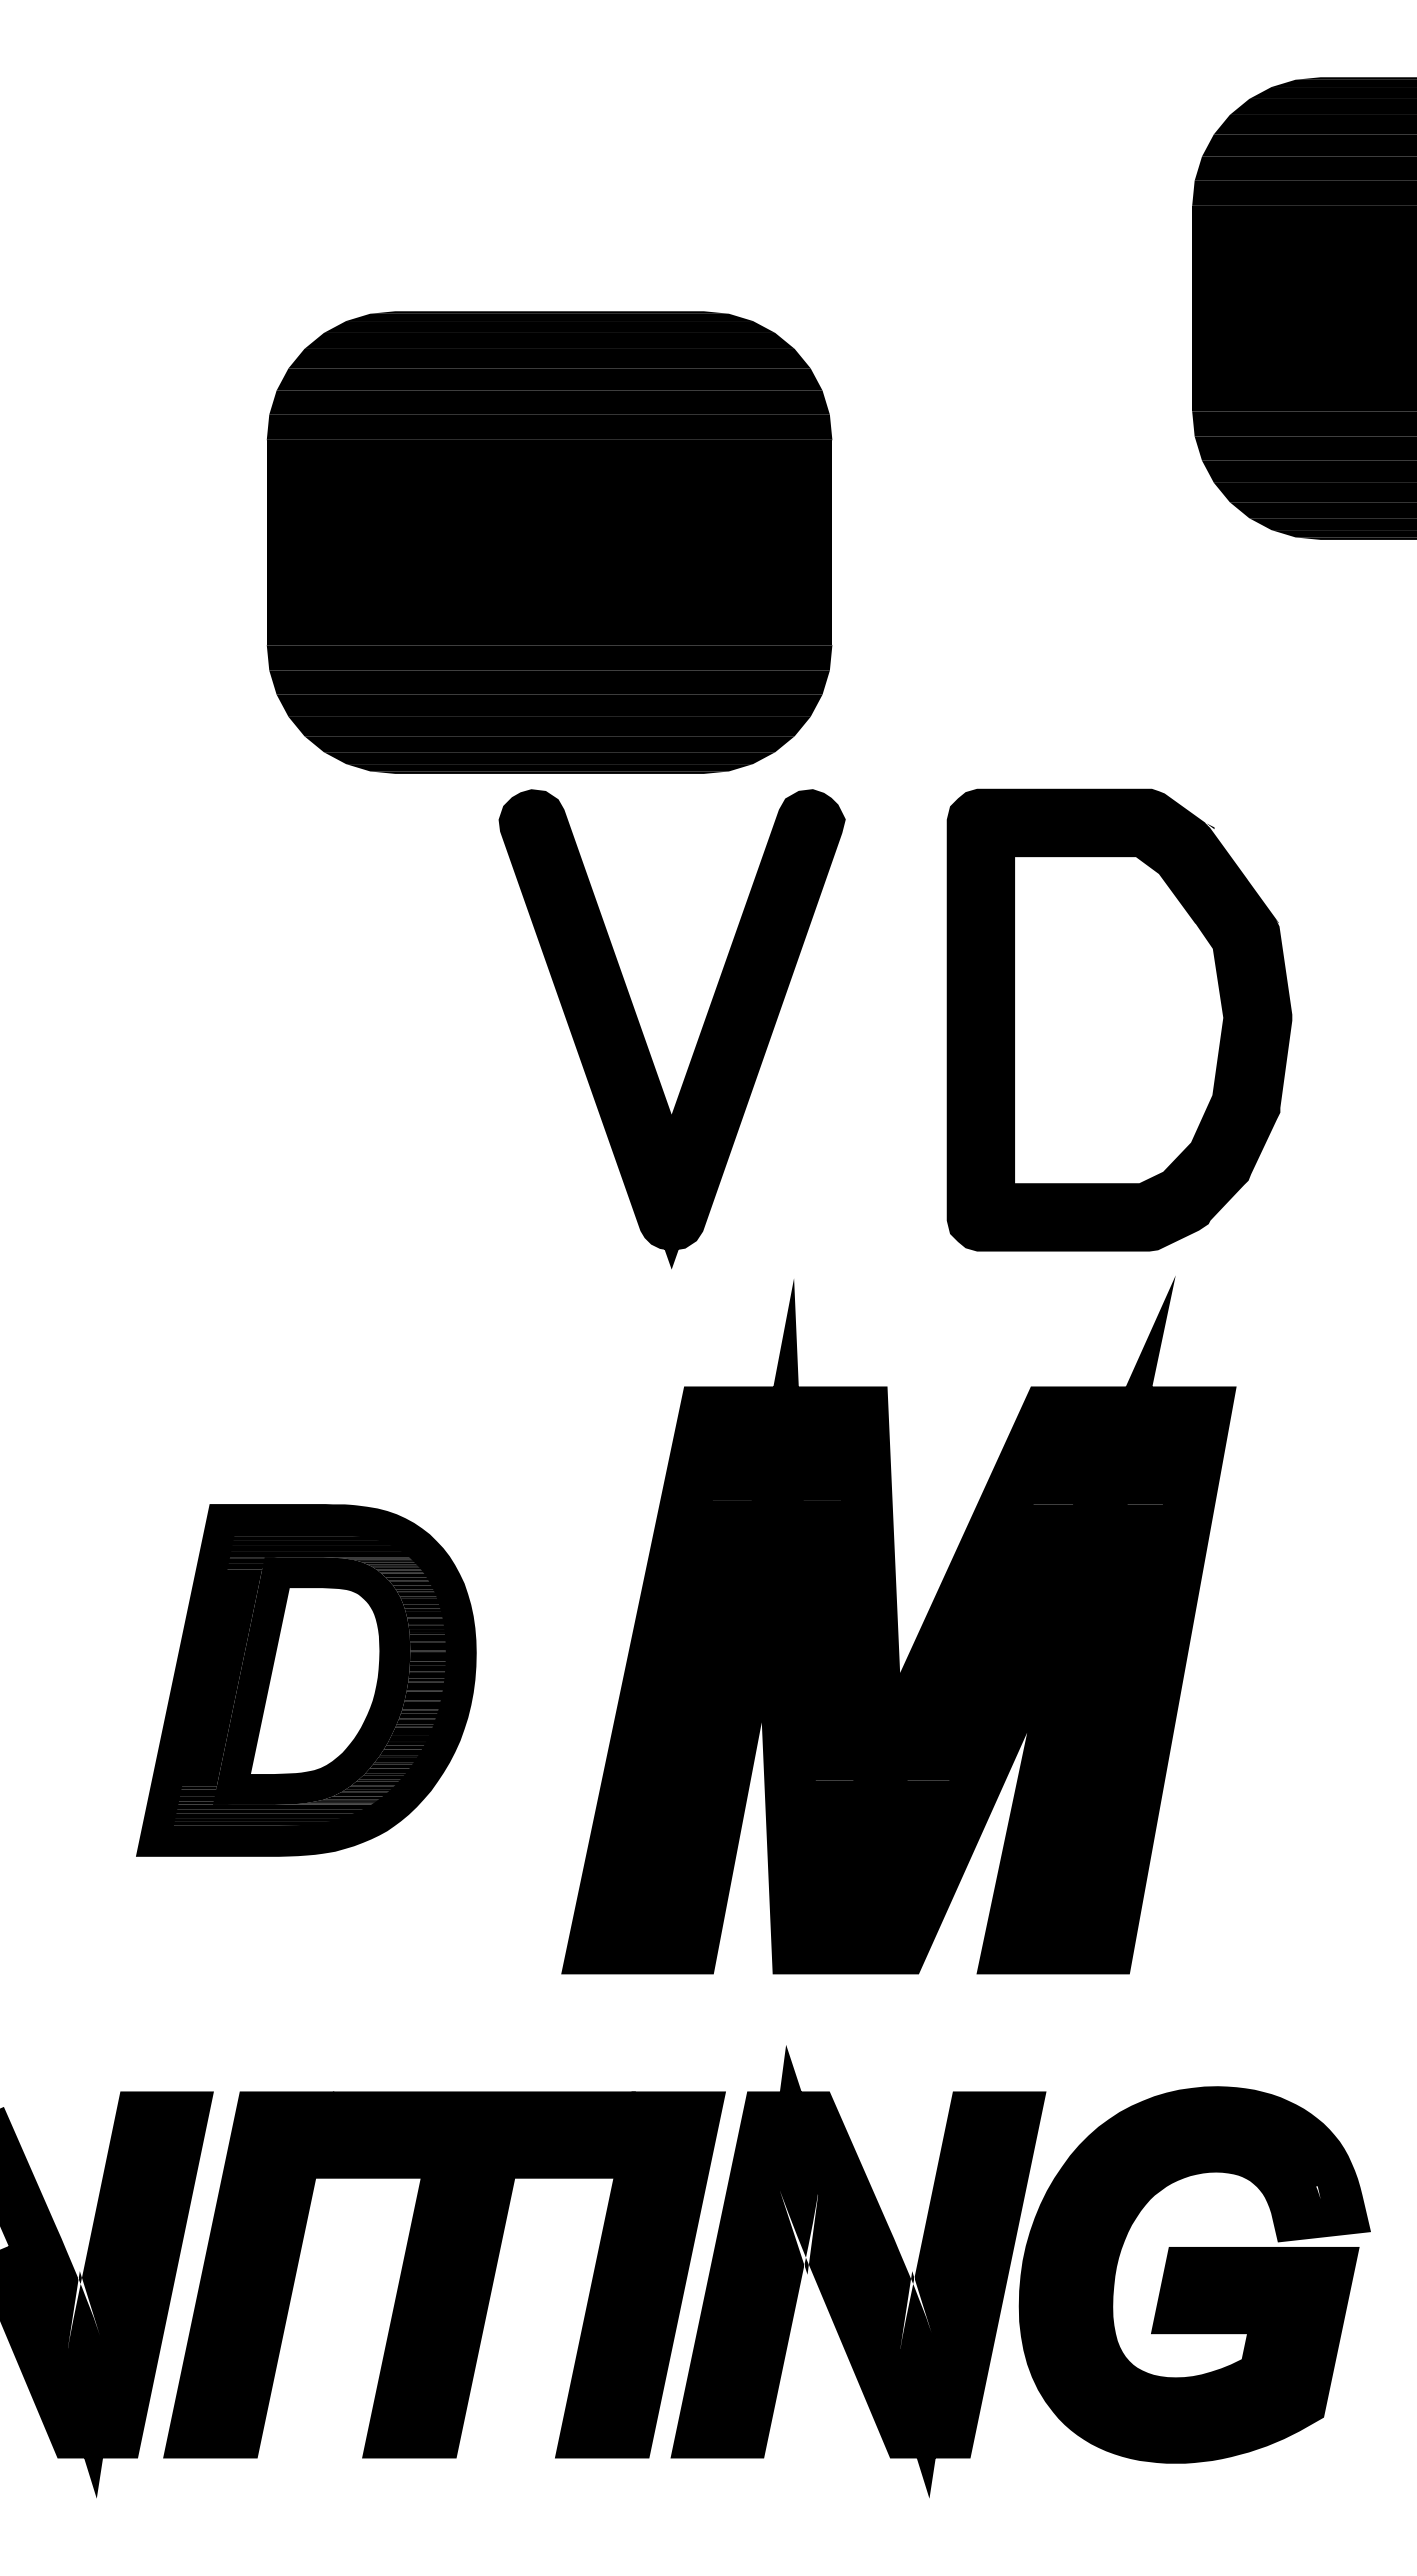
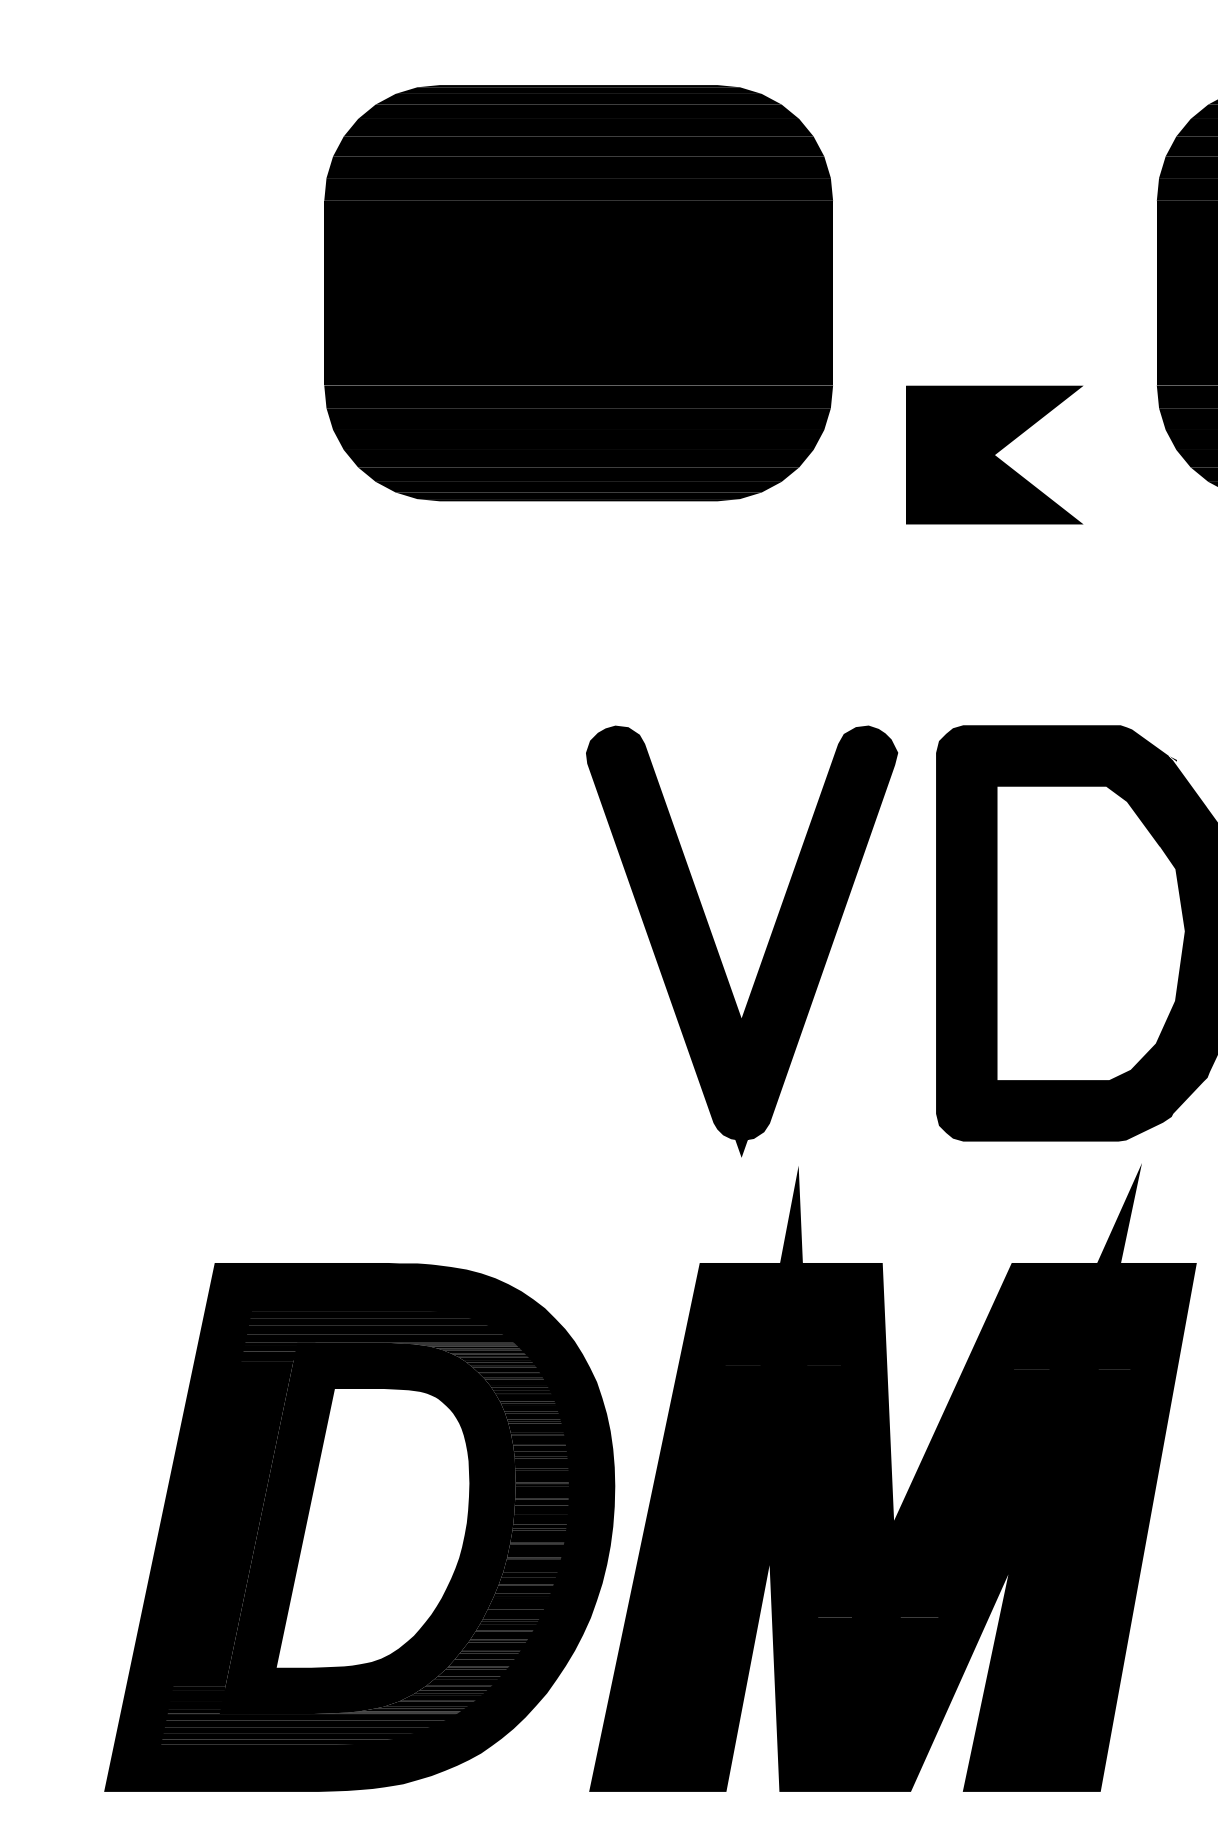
part: (1011, 488) -> (994, 455), added
part: (549, 542) -> (578, 293), moved
part: (645, 1039) -> (718, 950), moved
part: (306, 1680) -> (359, 1527), size x1.67

